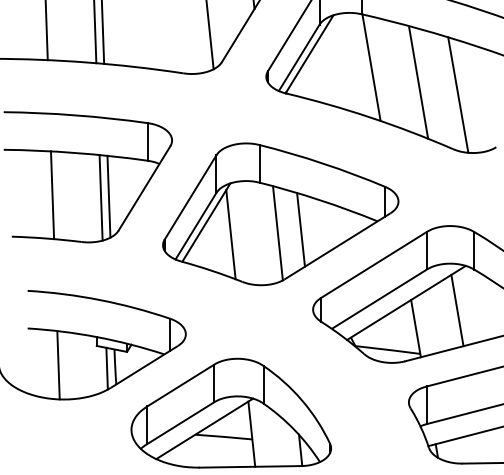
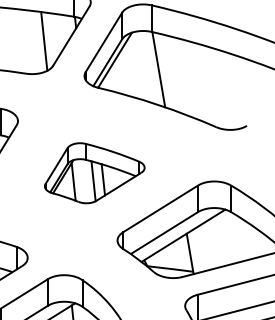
line: (418, 82) -> (191, 80), removed
line: (458, 94) -> (220, 88), removed
part: (280, 214) -> (94, 173), size x0.6
line: (457, 310) -> (219, 241), removed

